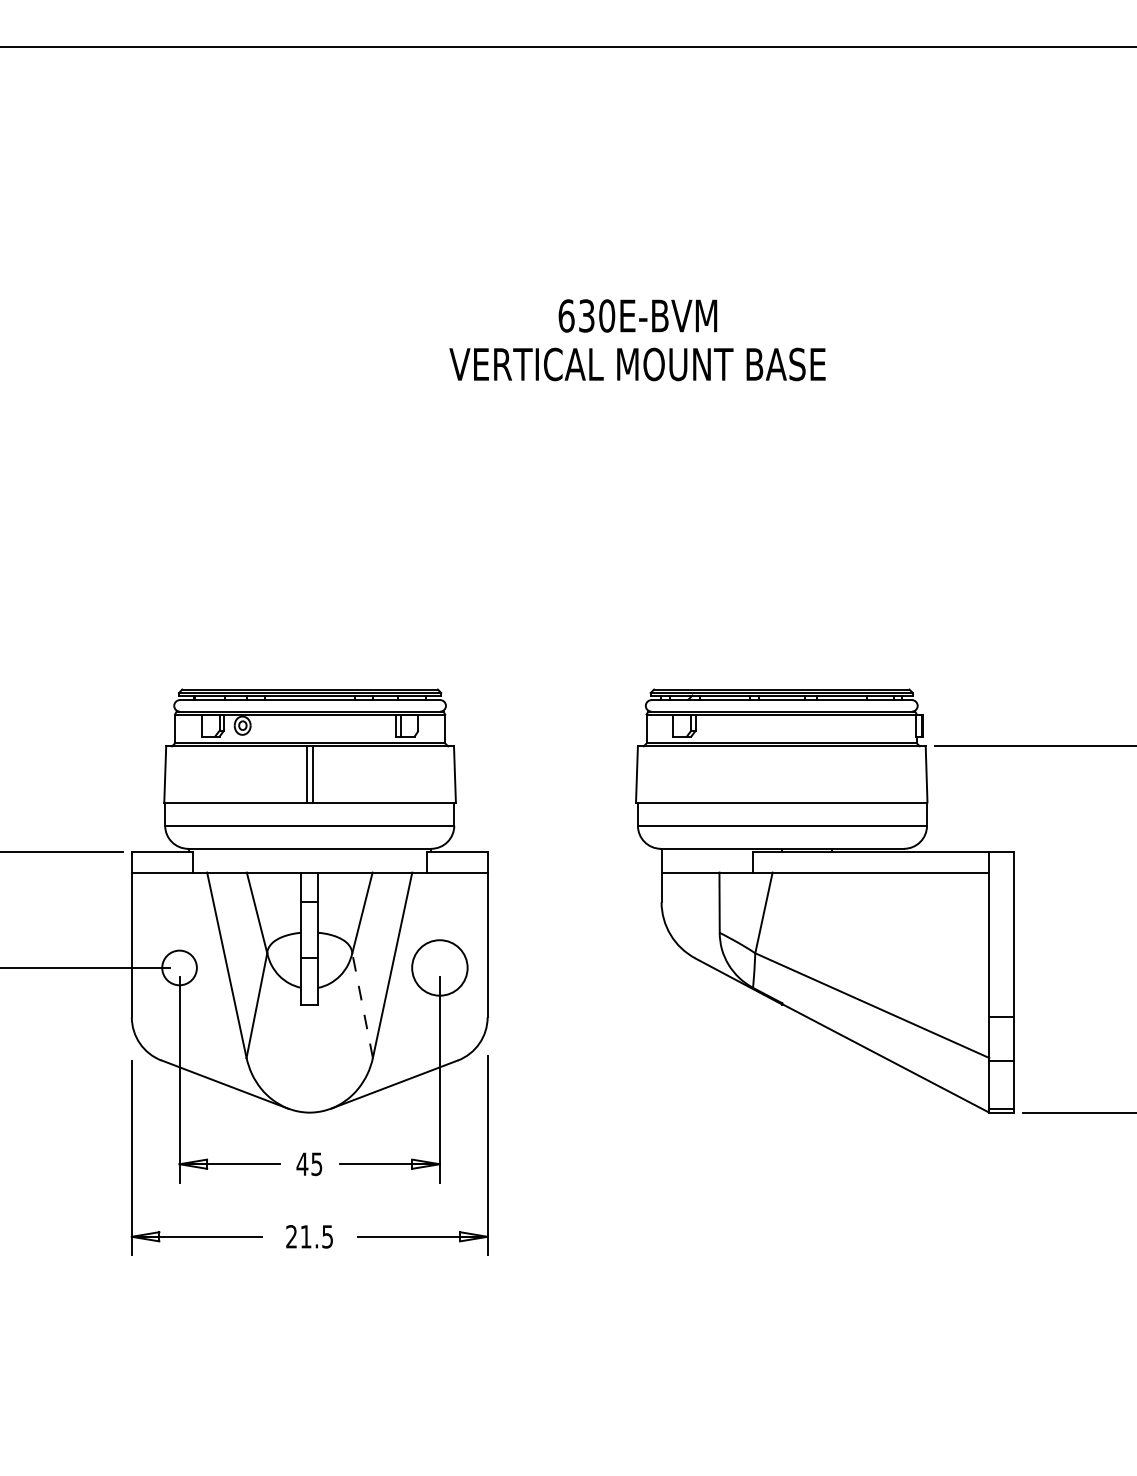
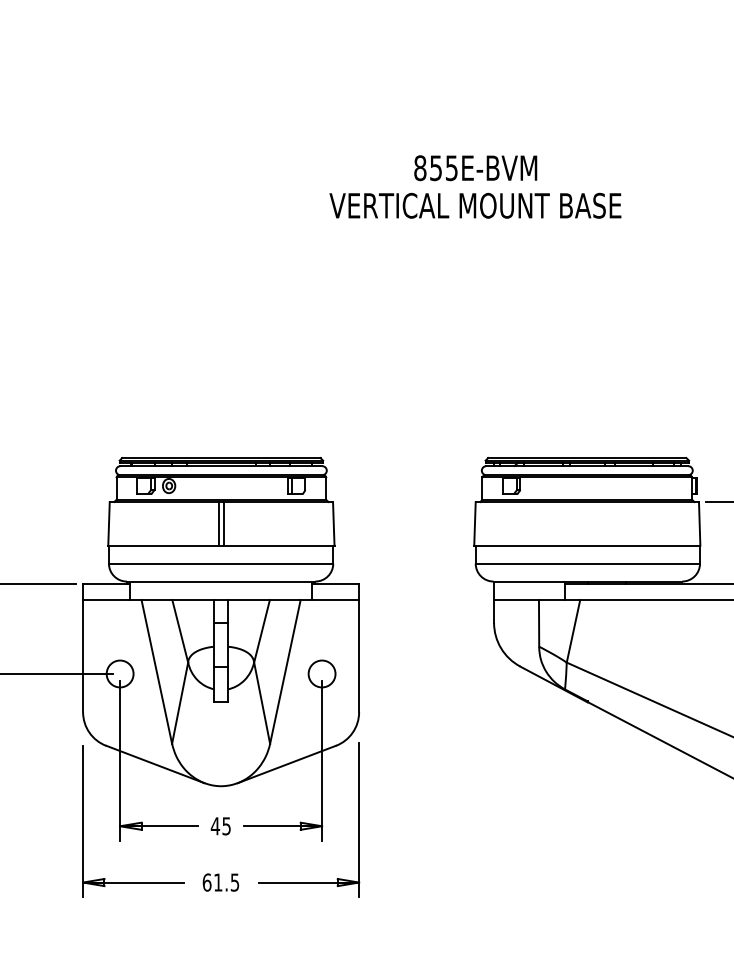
text: (586, 315) -> (435, 167), 630E-BVM -> 855E-BVM
circle: (439, 967) -> (321, 673), size x0.62
line: (362, 1005) -> (262, 703), dashed -> solid
text: (291, 1236) -> (206, 882), 21.5 -> 61.5

